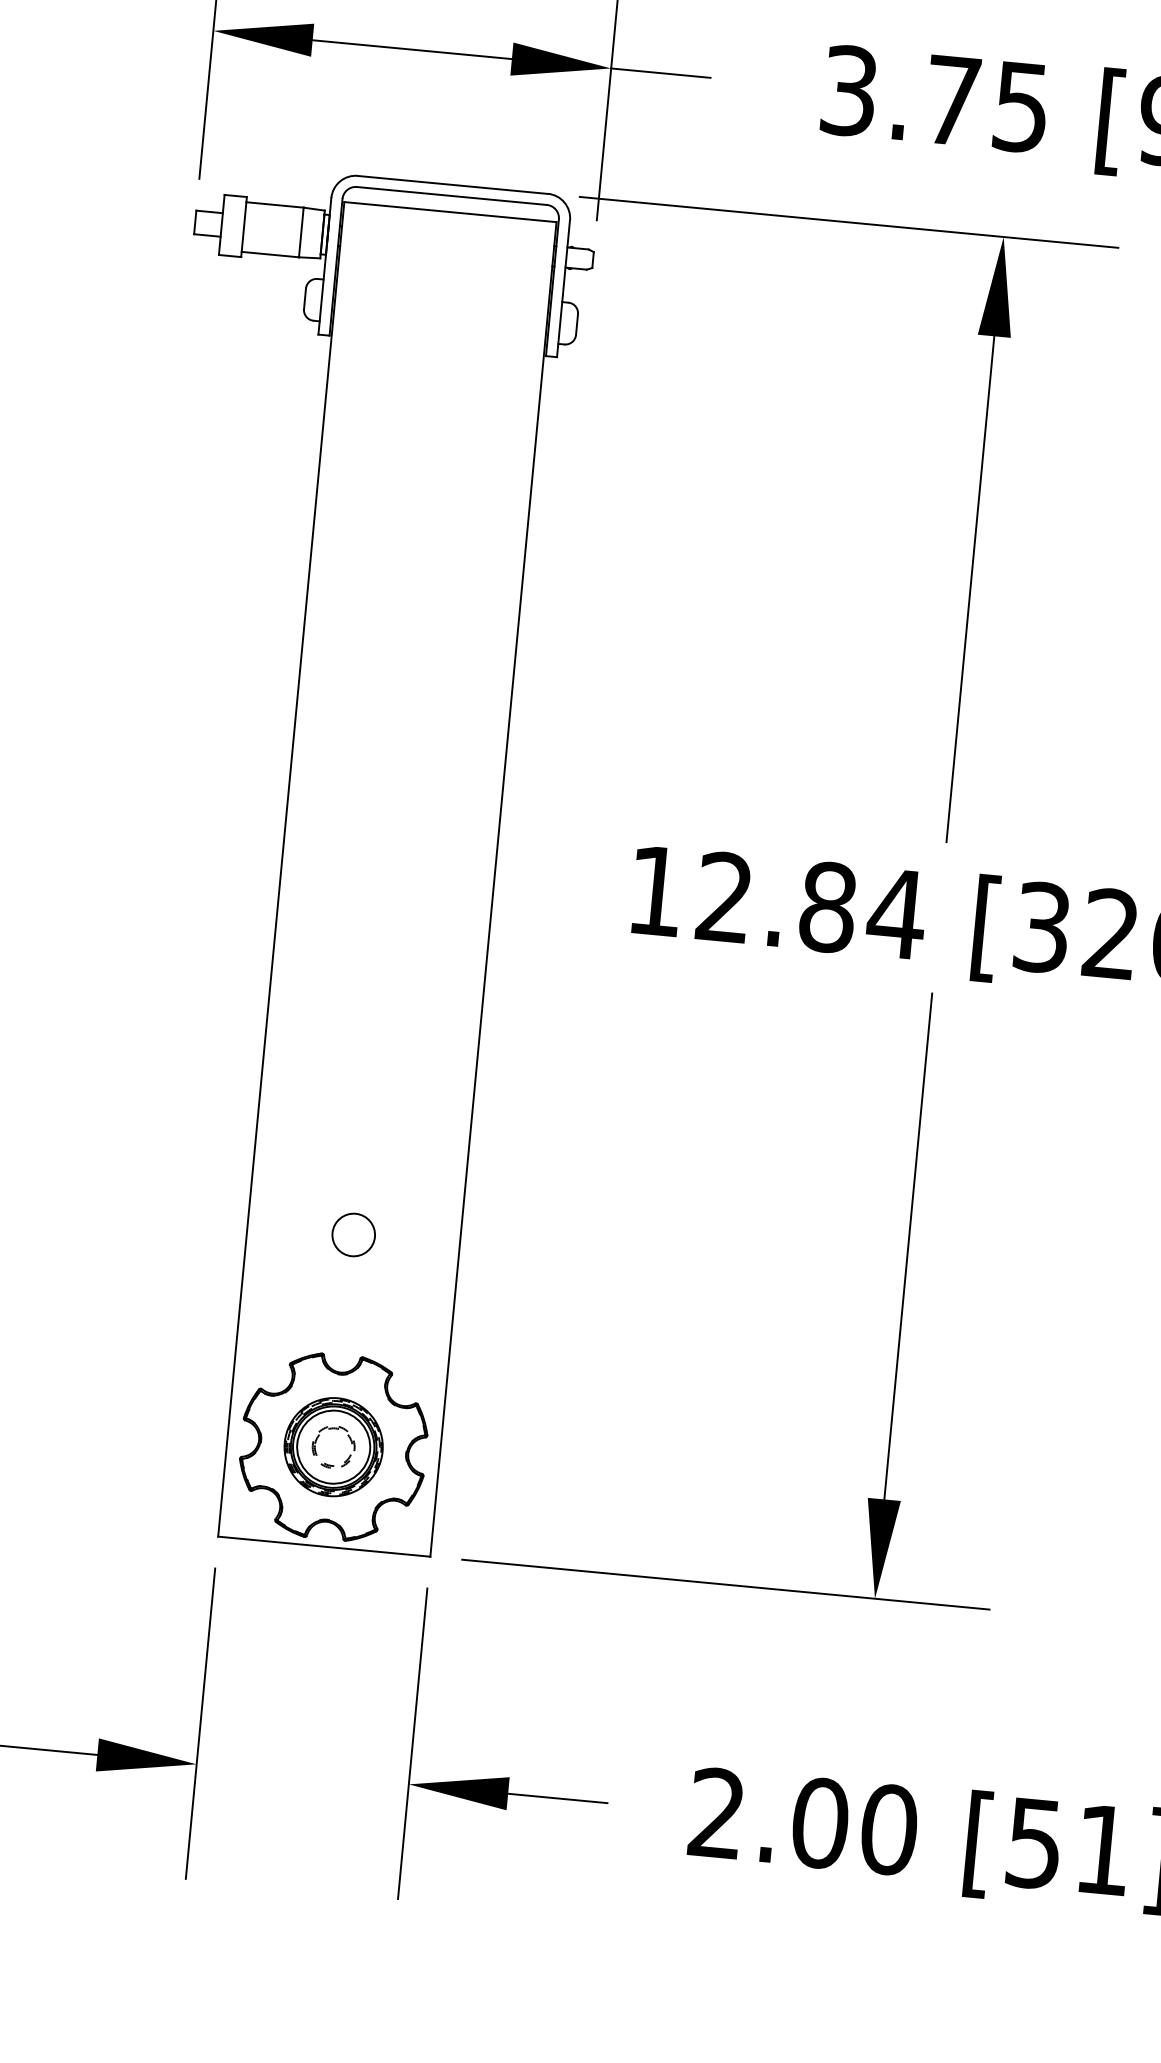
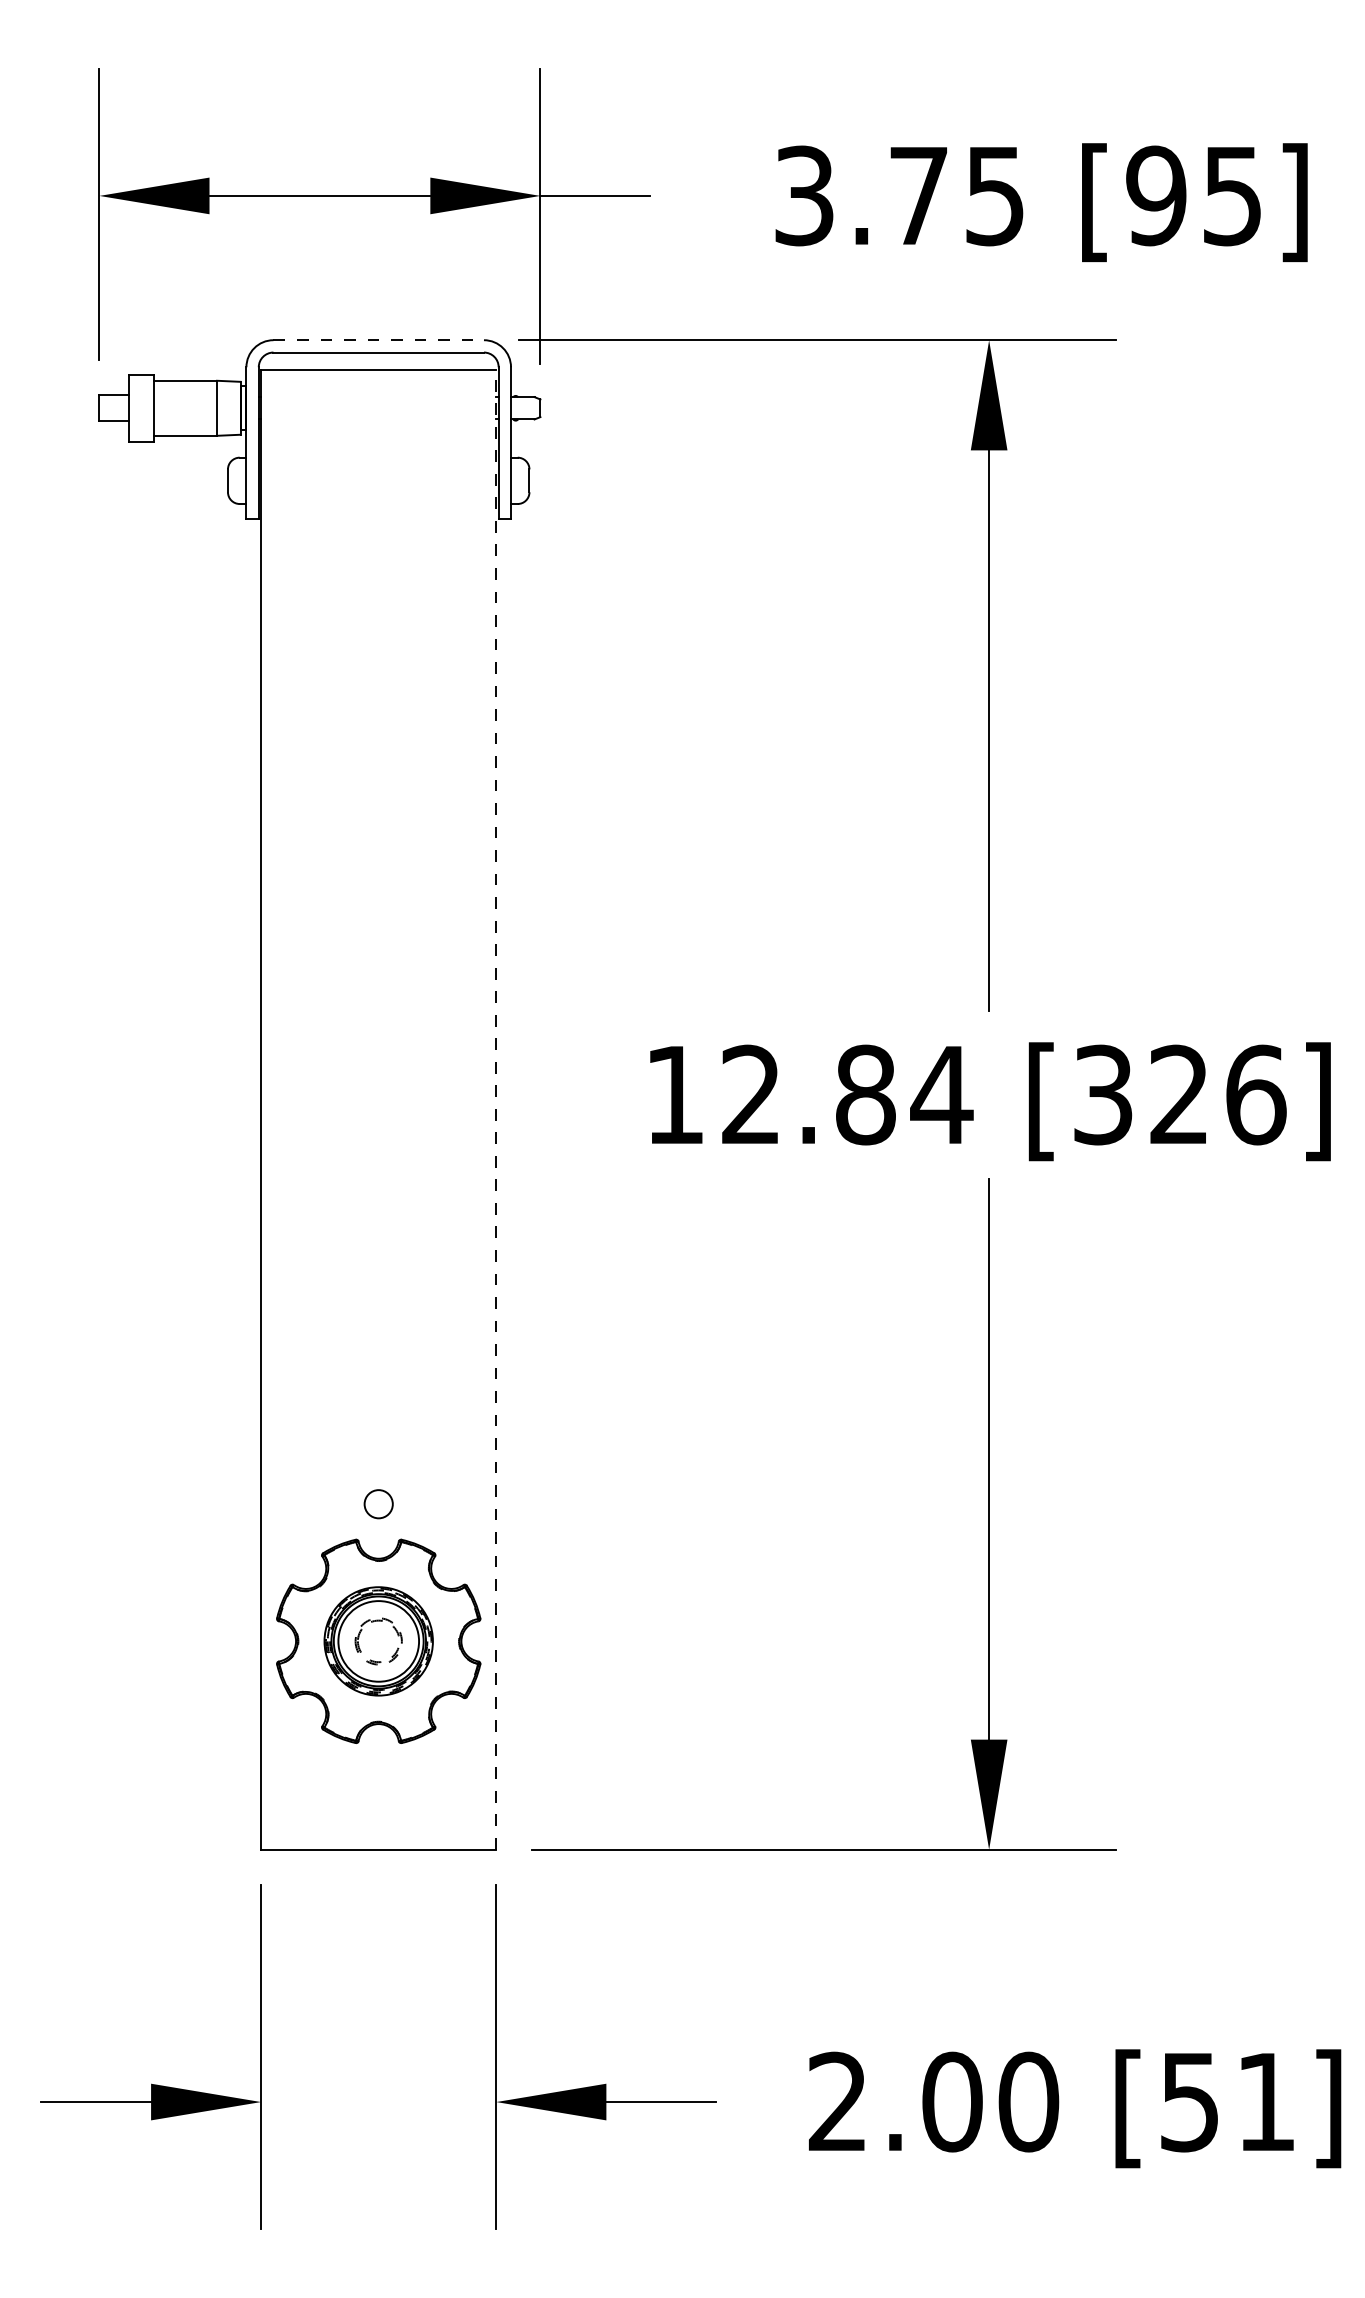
line: (453, 185) -> (379, 340), solid -> dashed
line: (493, 889) -> (496, 1110), solid -> dashed
circle: (353, 1234) -> (378, 1503), size x0.6
part: (333, 1446) -> (378, 1640), moved

